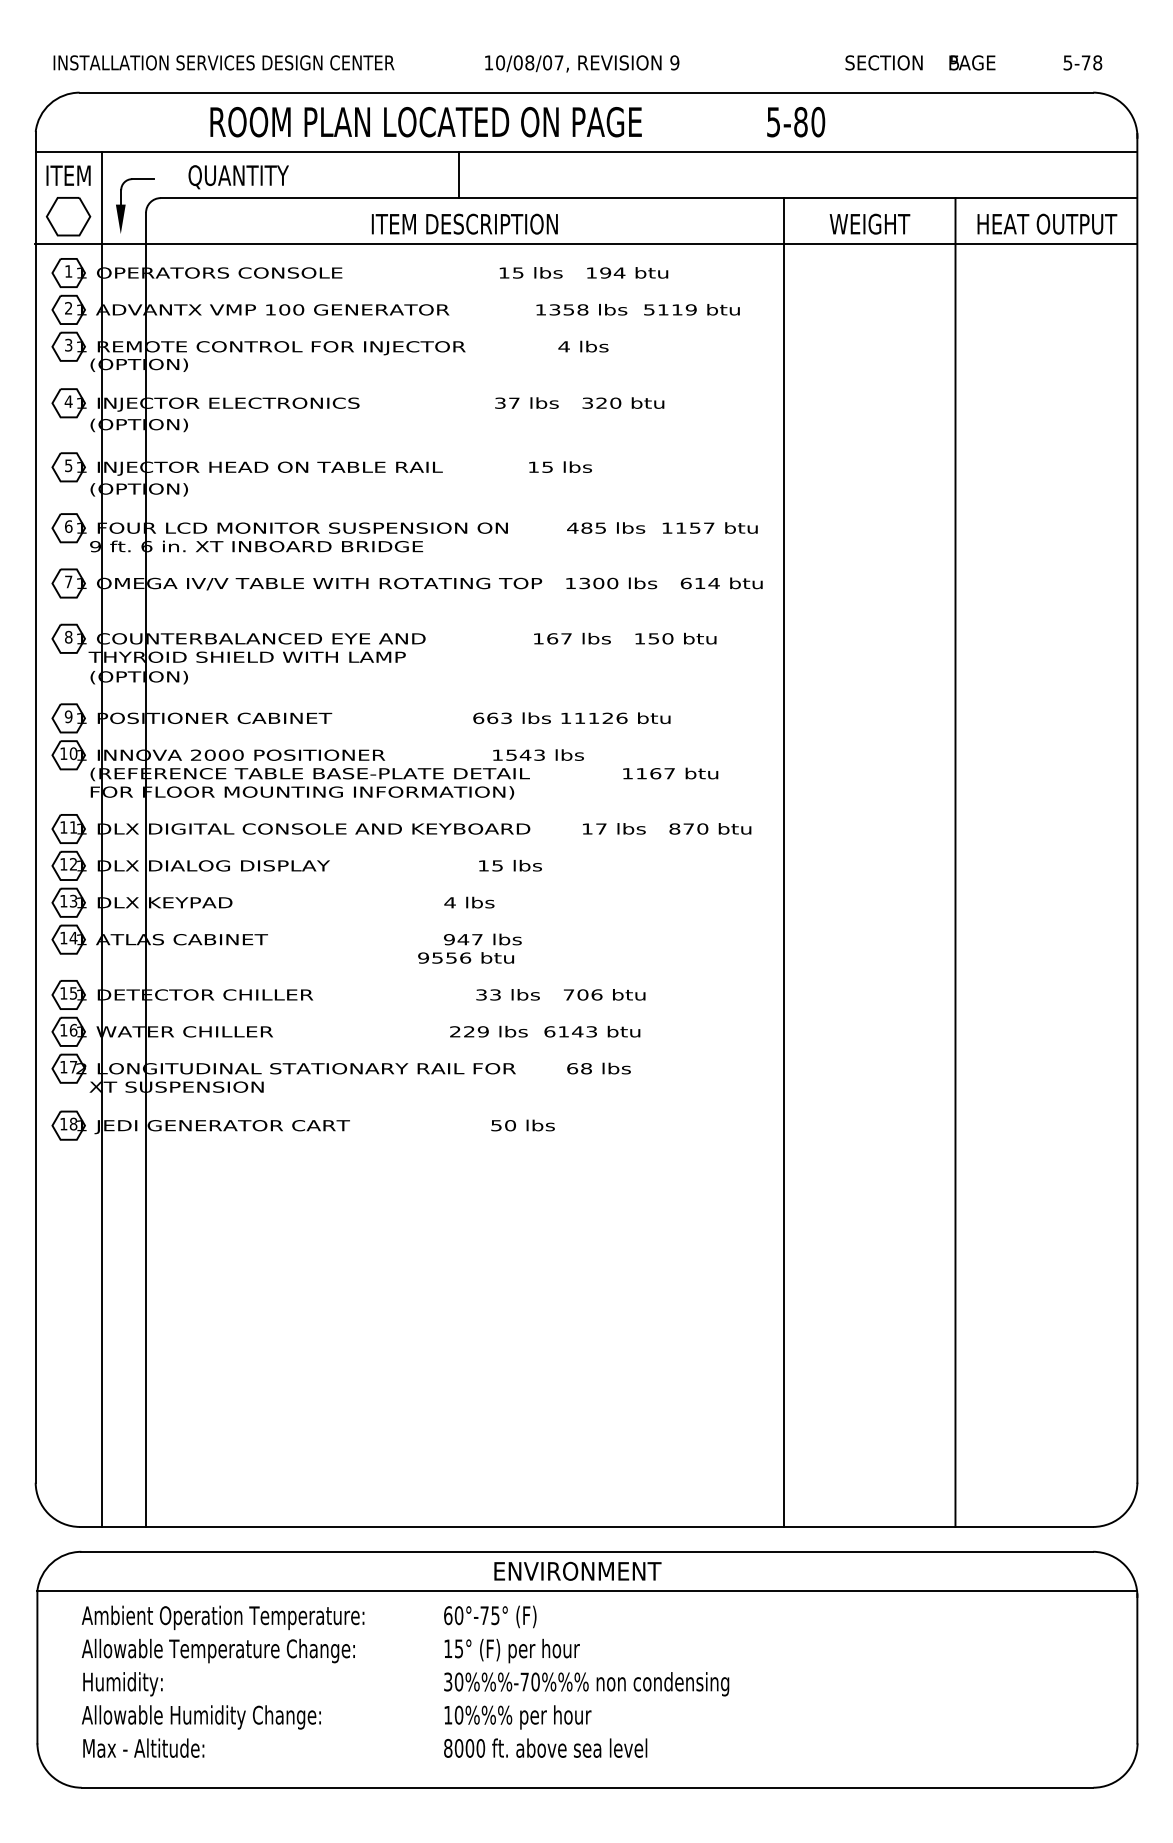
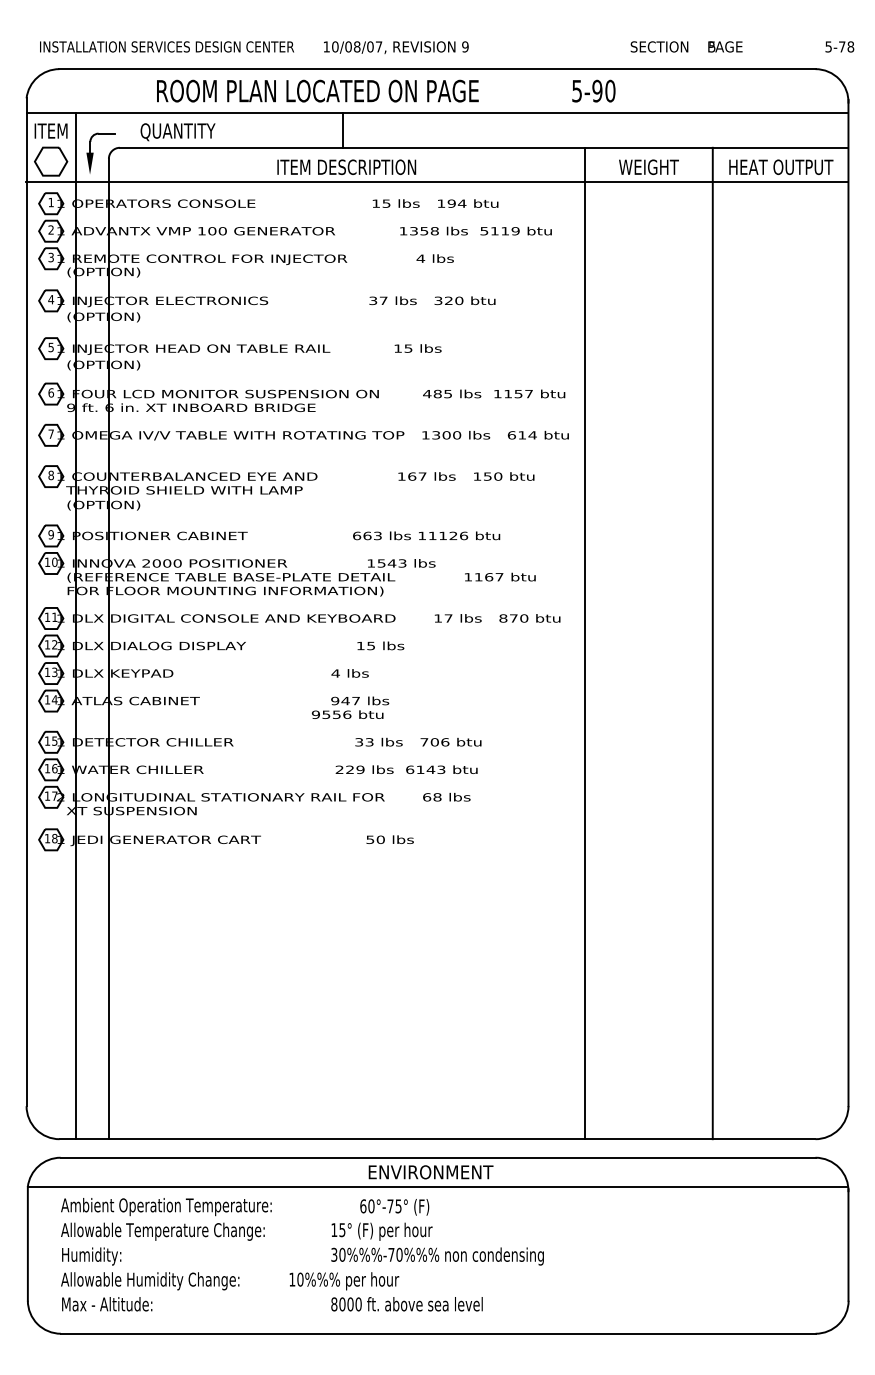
text: (1082, 62) -> (839, 46), moved
text: (582, 63) -> (396, 47), moved
text: (800, 122) -> (597, 91), 5-80 -> 5-90
text: (489, 1617) -> (394, 1207), moved
text: (518, 1717) -> (344, 1281), moved

